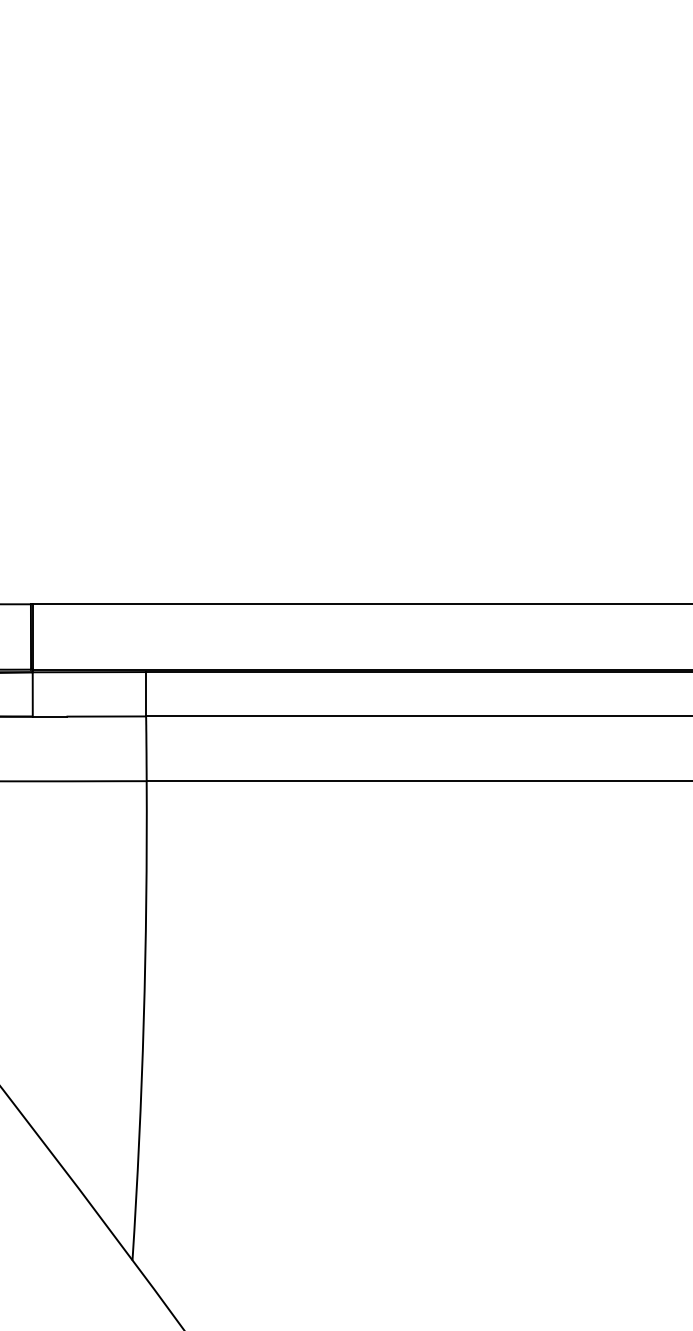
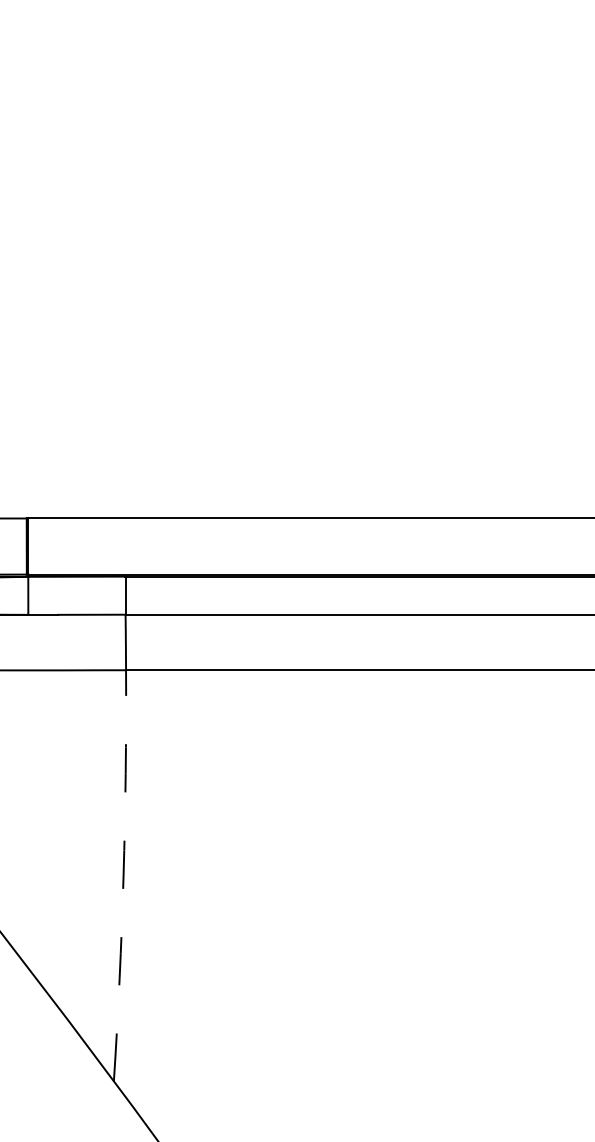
arc: (143, 1021) -> (123, 876), solid -> dashed

